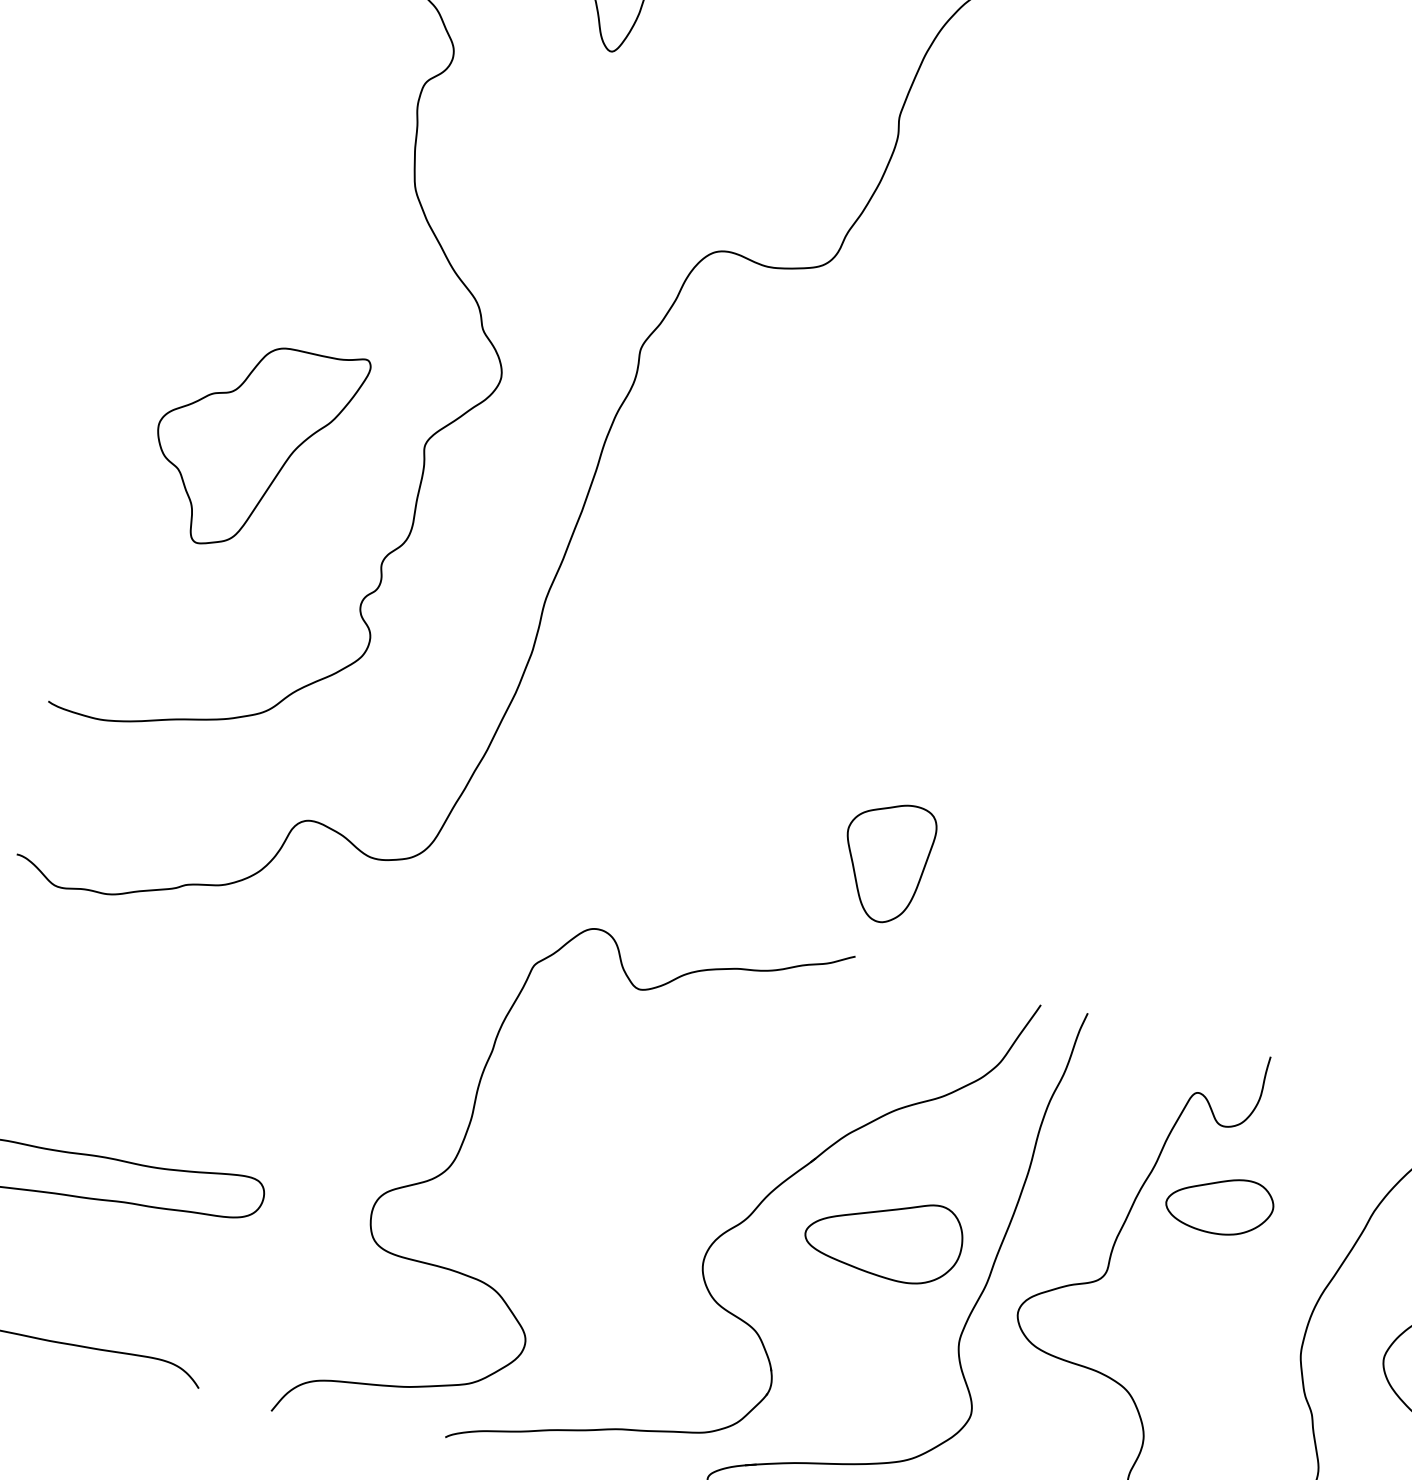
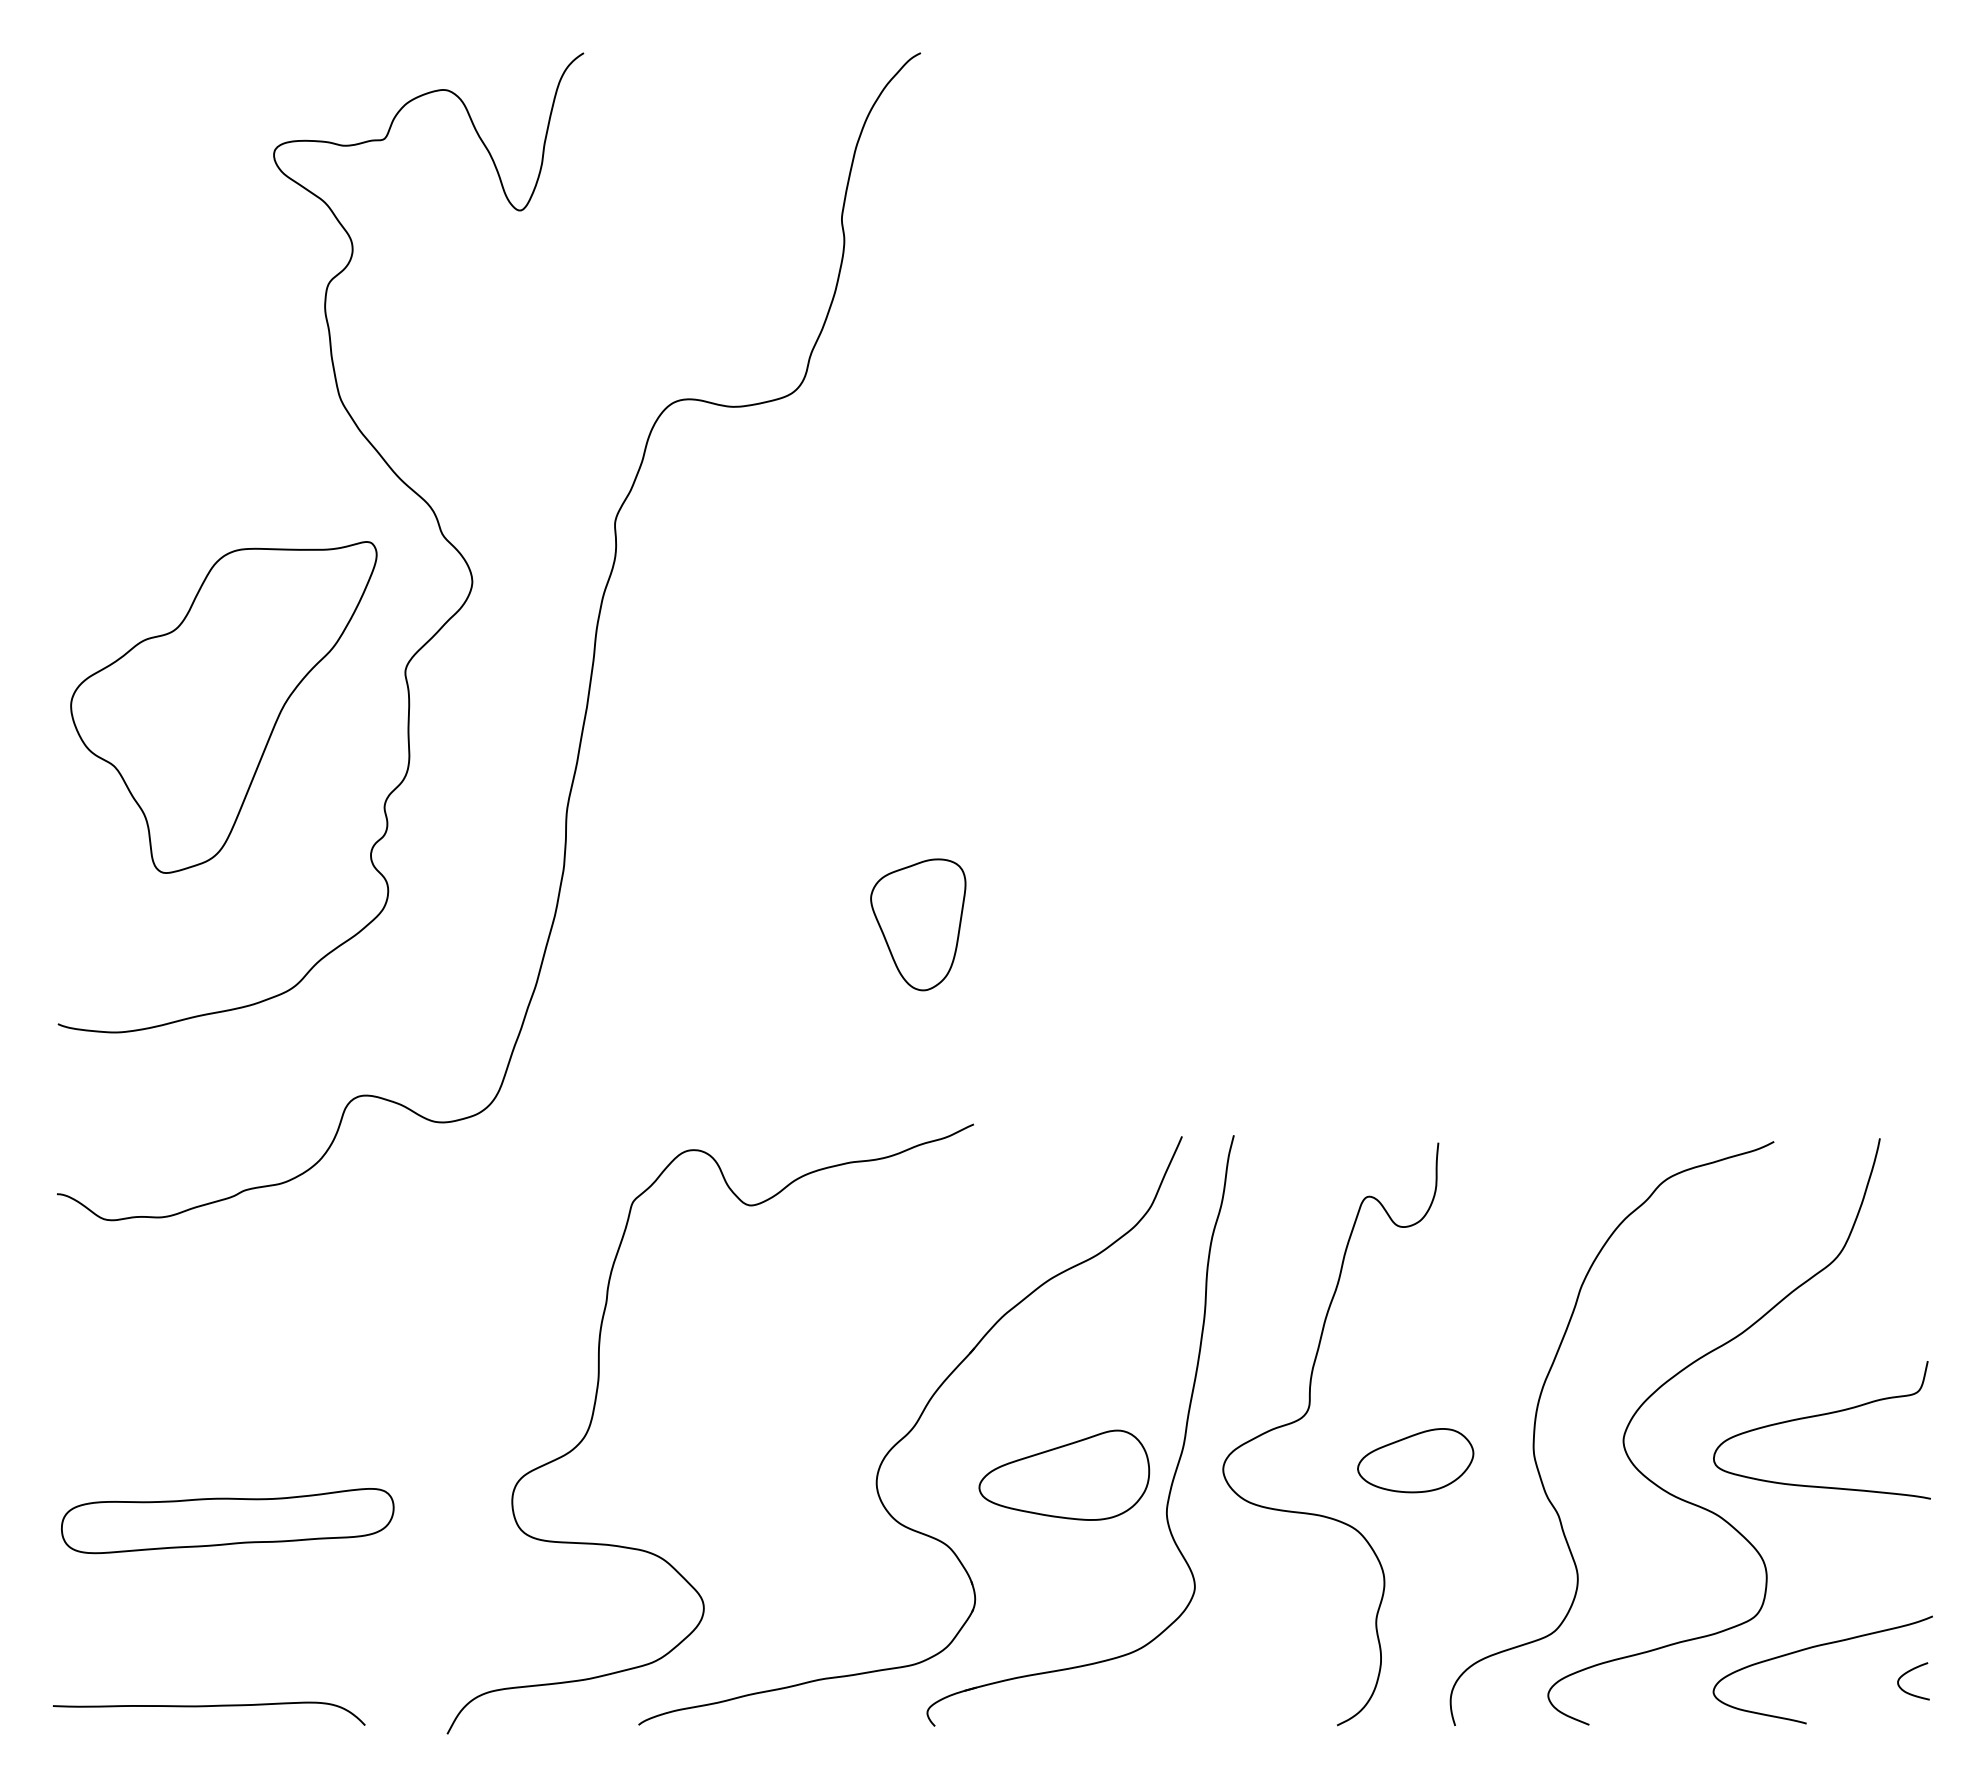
part: (254, 445) -> (223, 707), size x1.43
part: (886, 861) -> (918, 924), moved
part: (1219, 1204) -> (1415, 1460), moved
part: (884, 1236) -> (1064, 1474), moved

